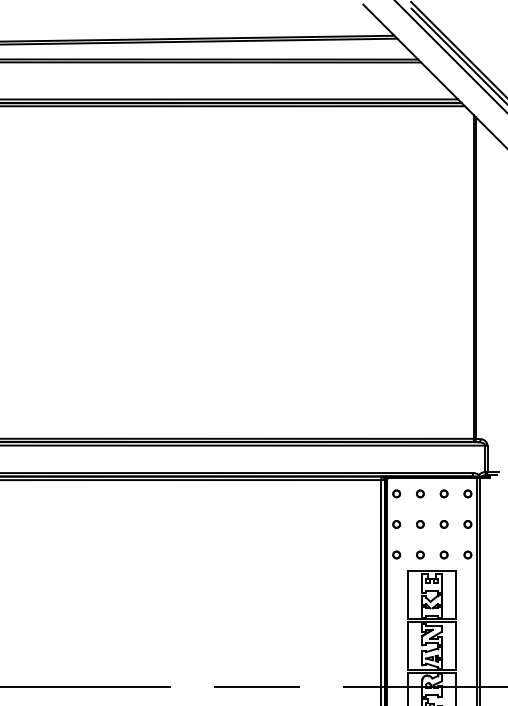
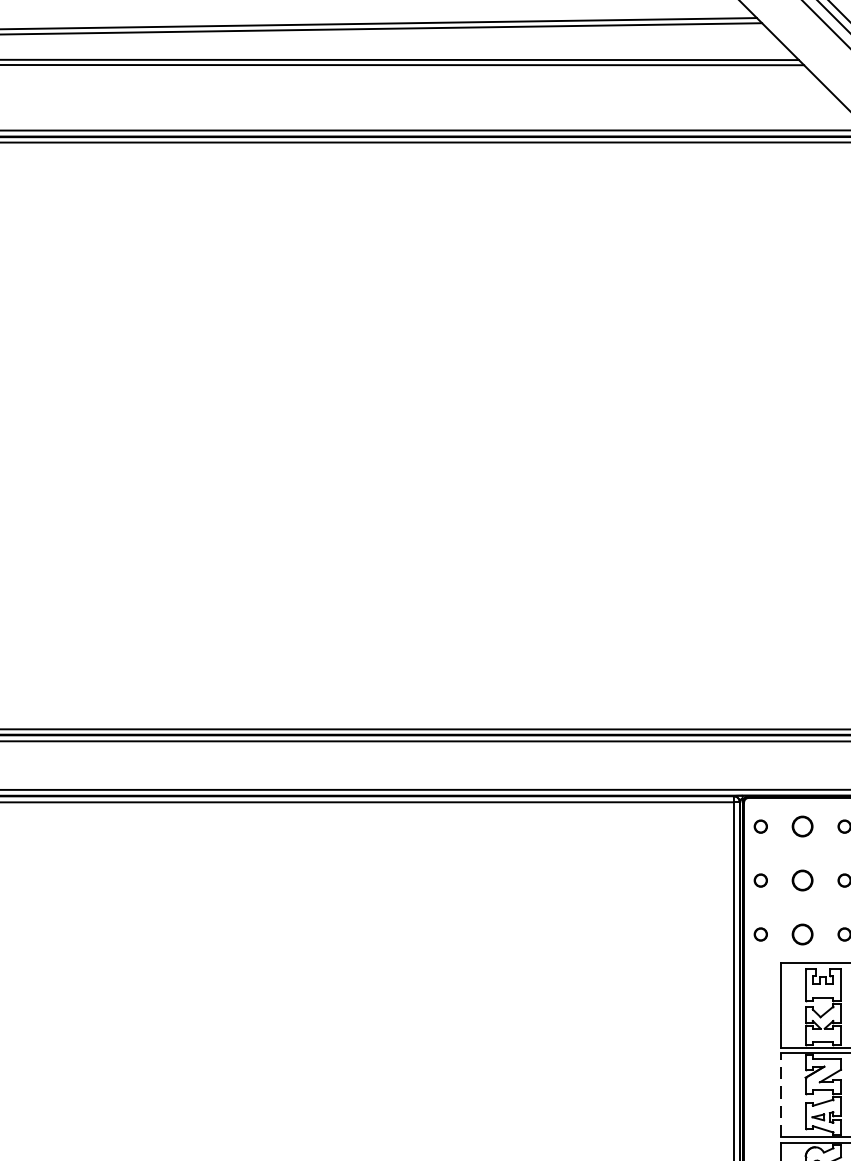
part: (420, 493) -> (802, 825), size x1.6
part: (420, 524) -> (802, 880), size x1.6
part: (420, 554) -> (802, 933), size x1.6
line: (408, 646) -> (781, 1095), solid -> dashed

